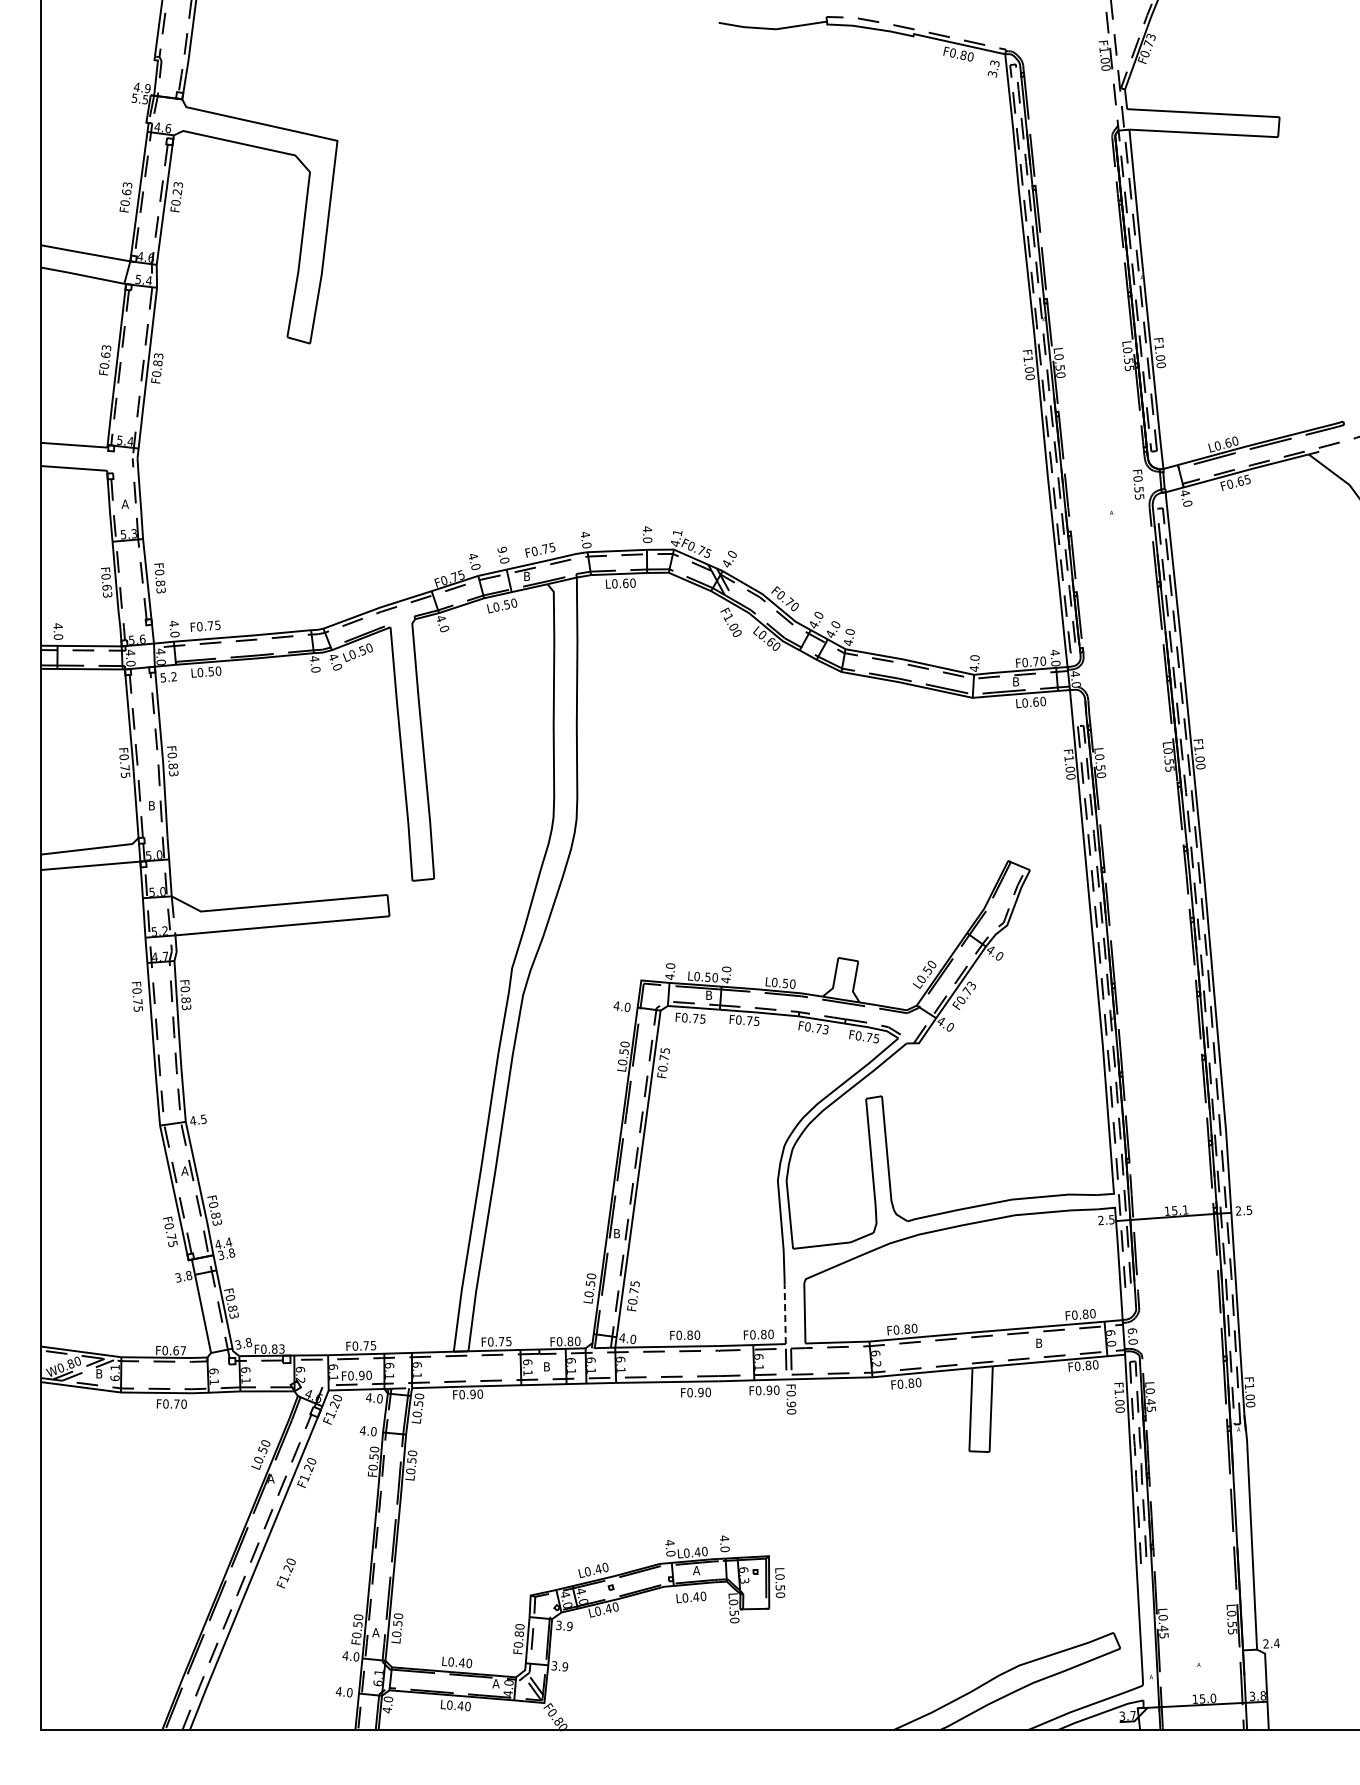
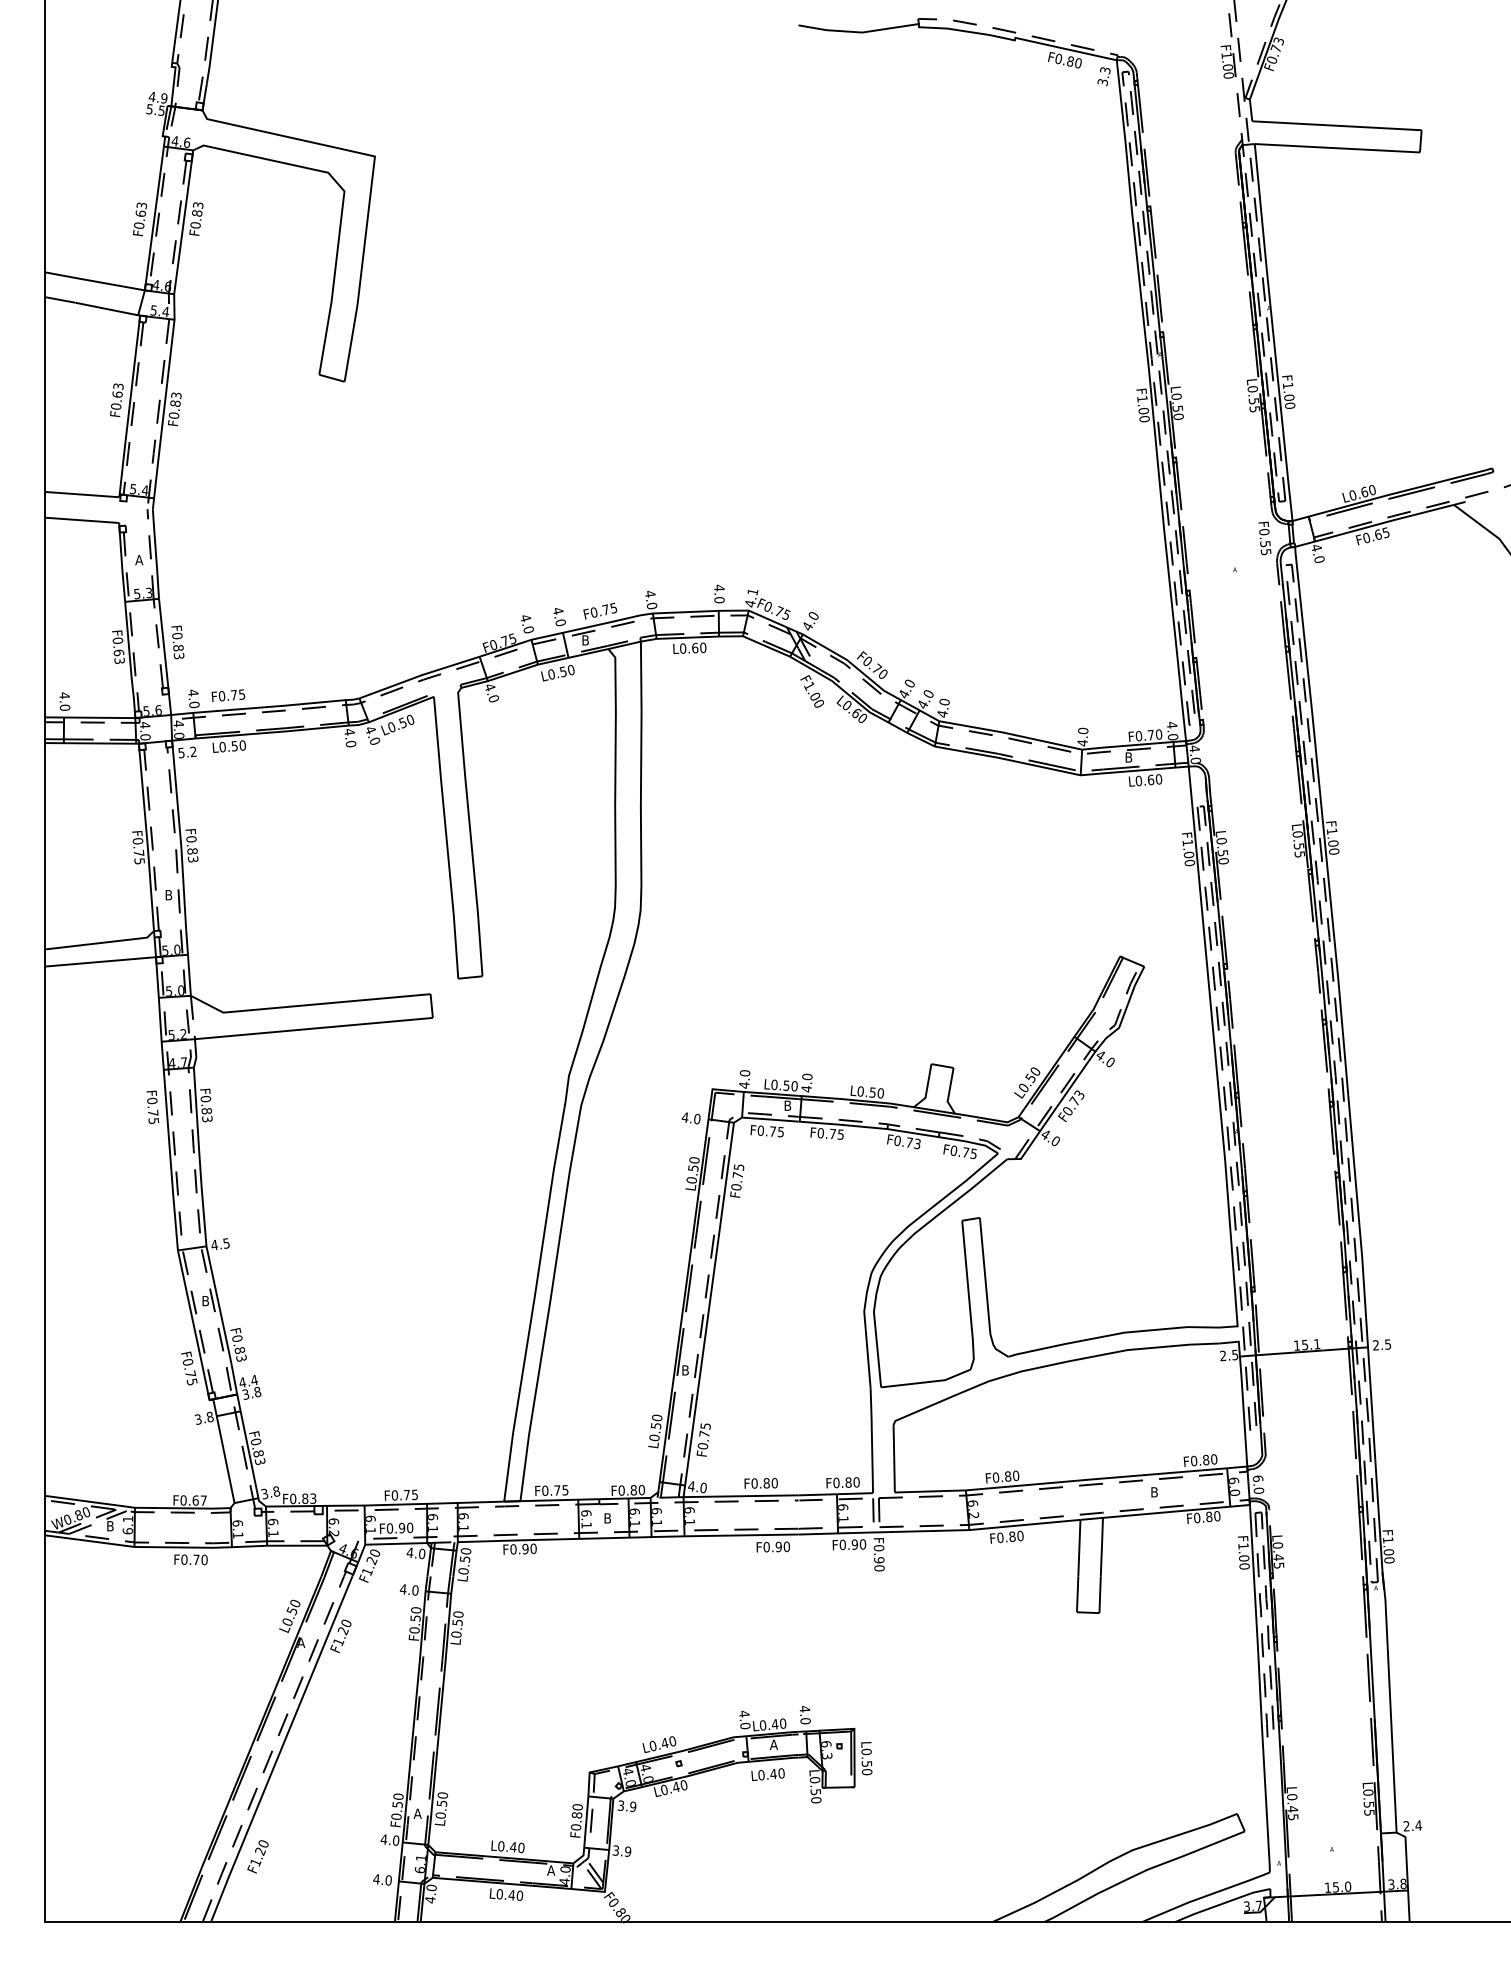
text: (177, 192) -> (197, 213), F0.23 -> F0.83
text: (502, 549) -> (558, 610), 9.0 -> 4.0
text: (184, 1170) -> (205, 1300), A -> B
line: (785, 1315) -> (872, 1461), dashed -> solid
text: (285, 1573) -> (257, 1856), moved

